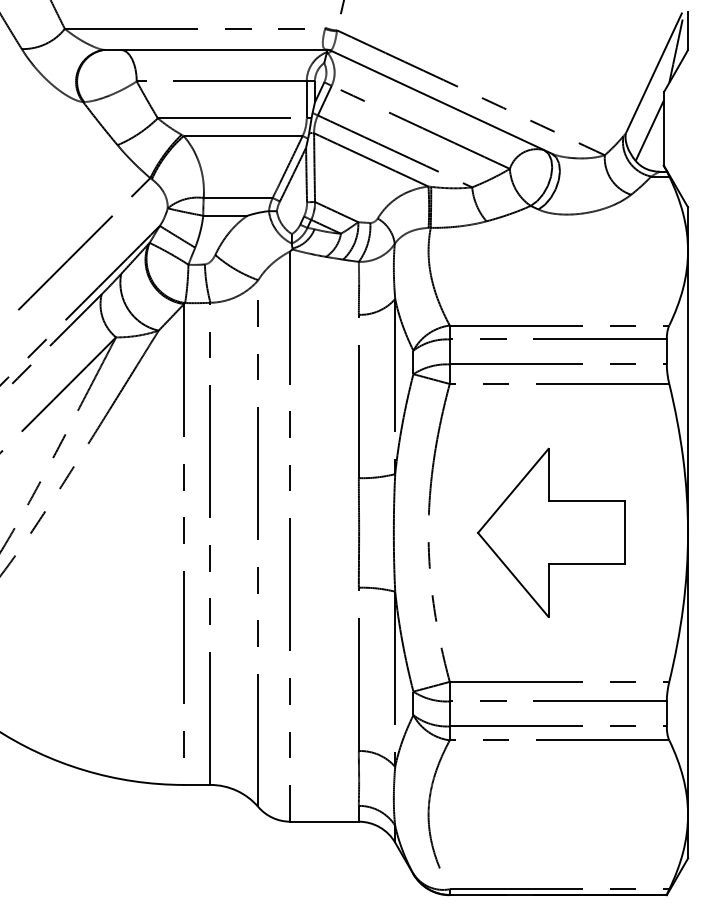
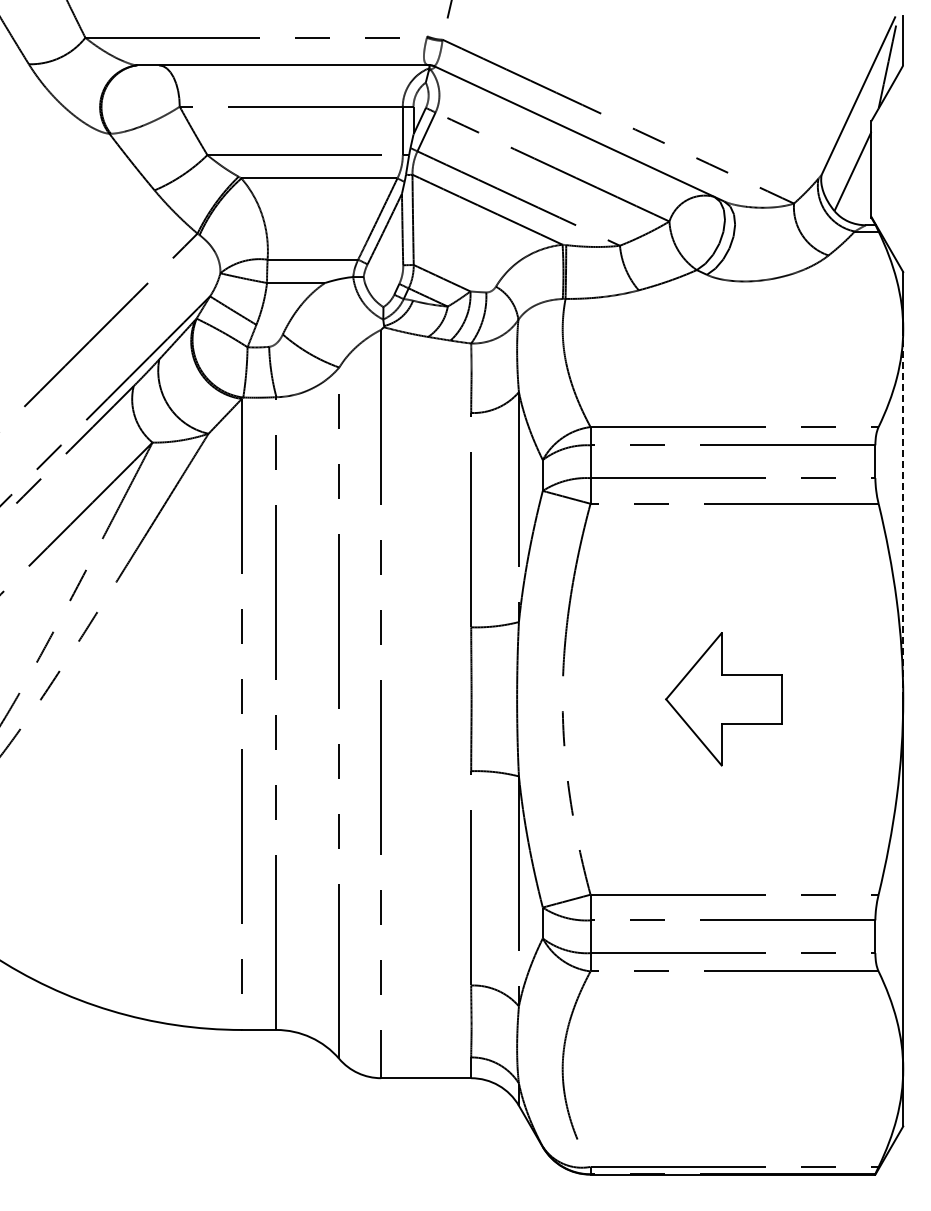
line: (688, 392) -> (903, 514), solid -> dashed
part: (551, 533) -> (723, 699), size x0.6

